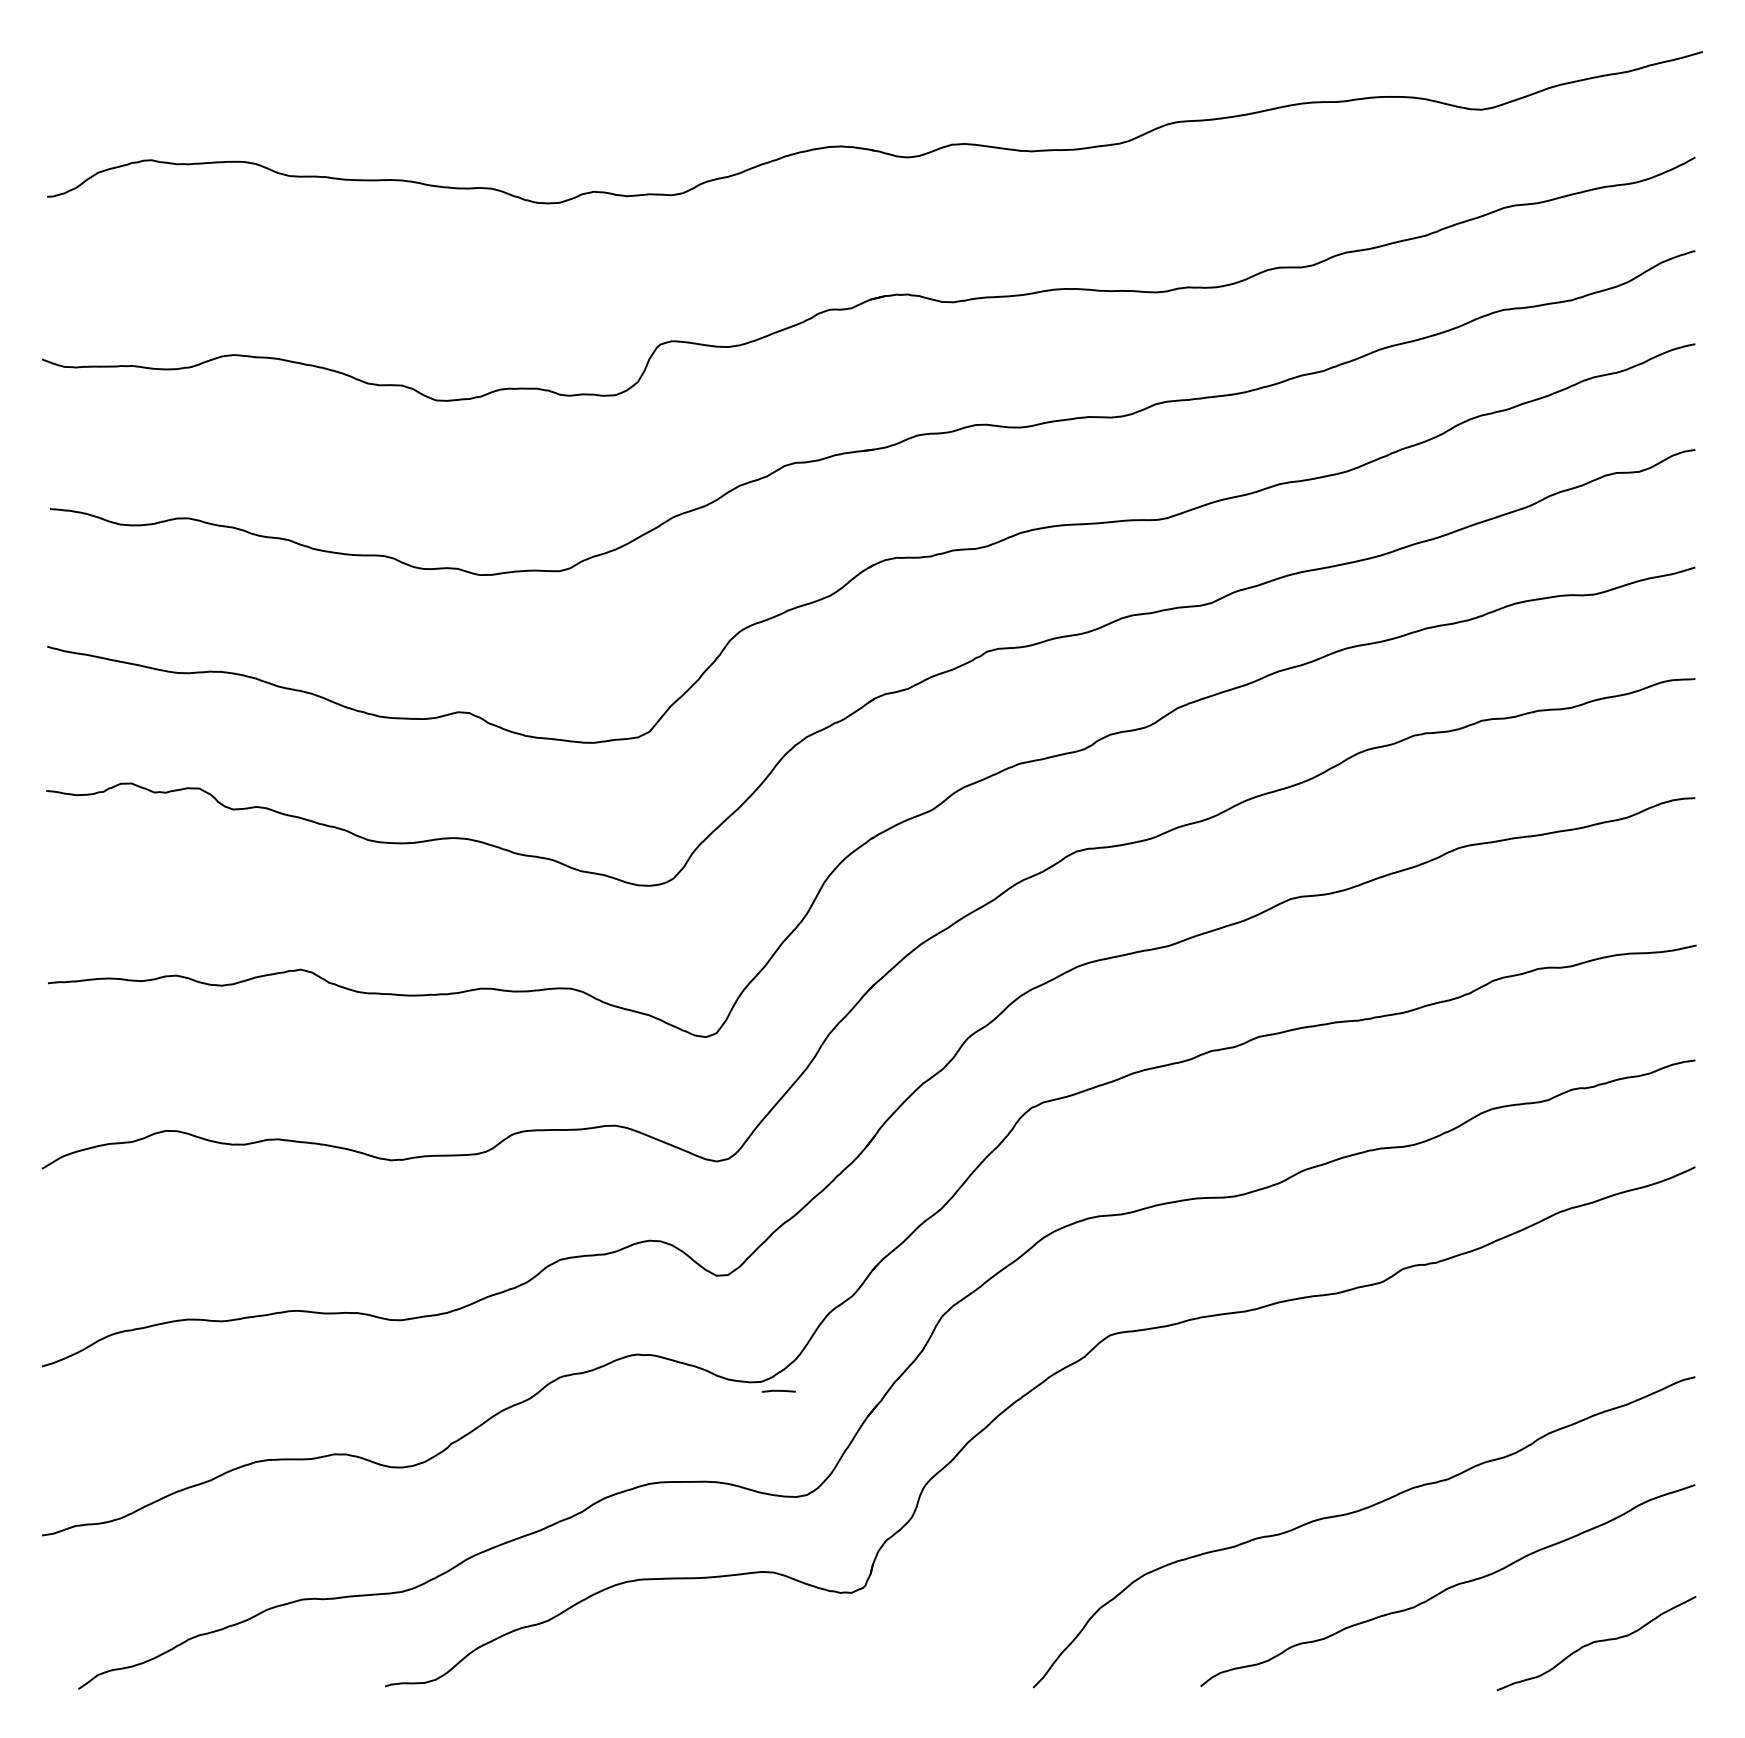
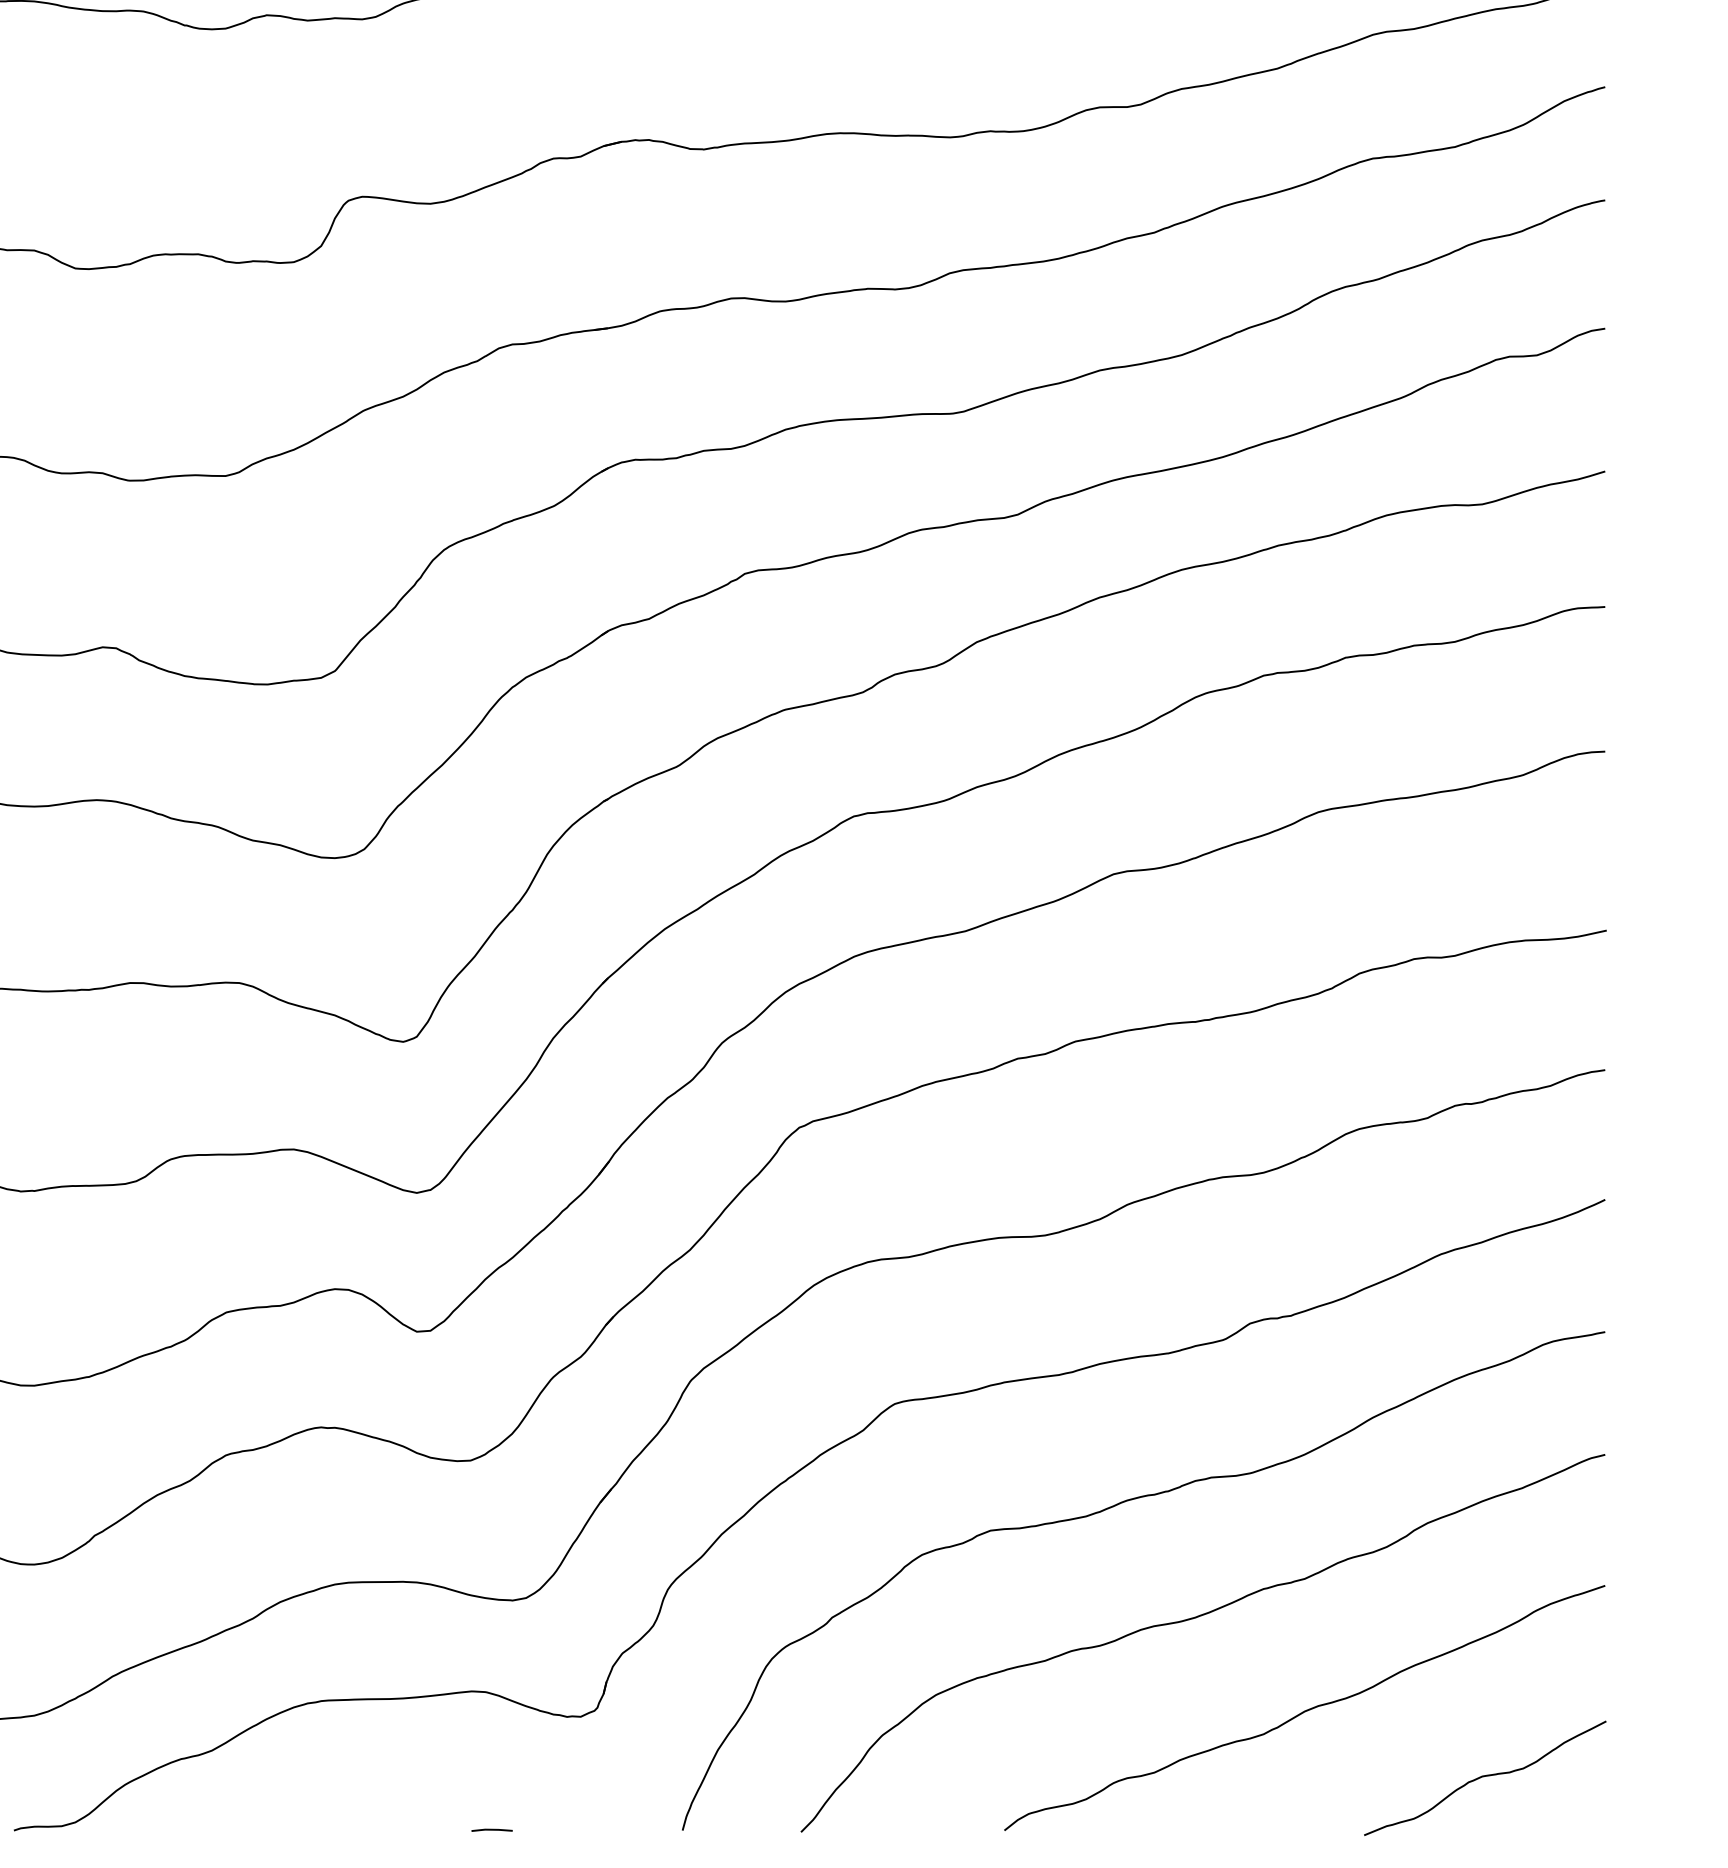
line: (778, 1390) -> (491, 1829), moved
curve: (1293, 1419) -> (1117, 1506), added

